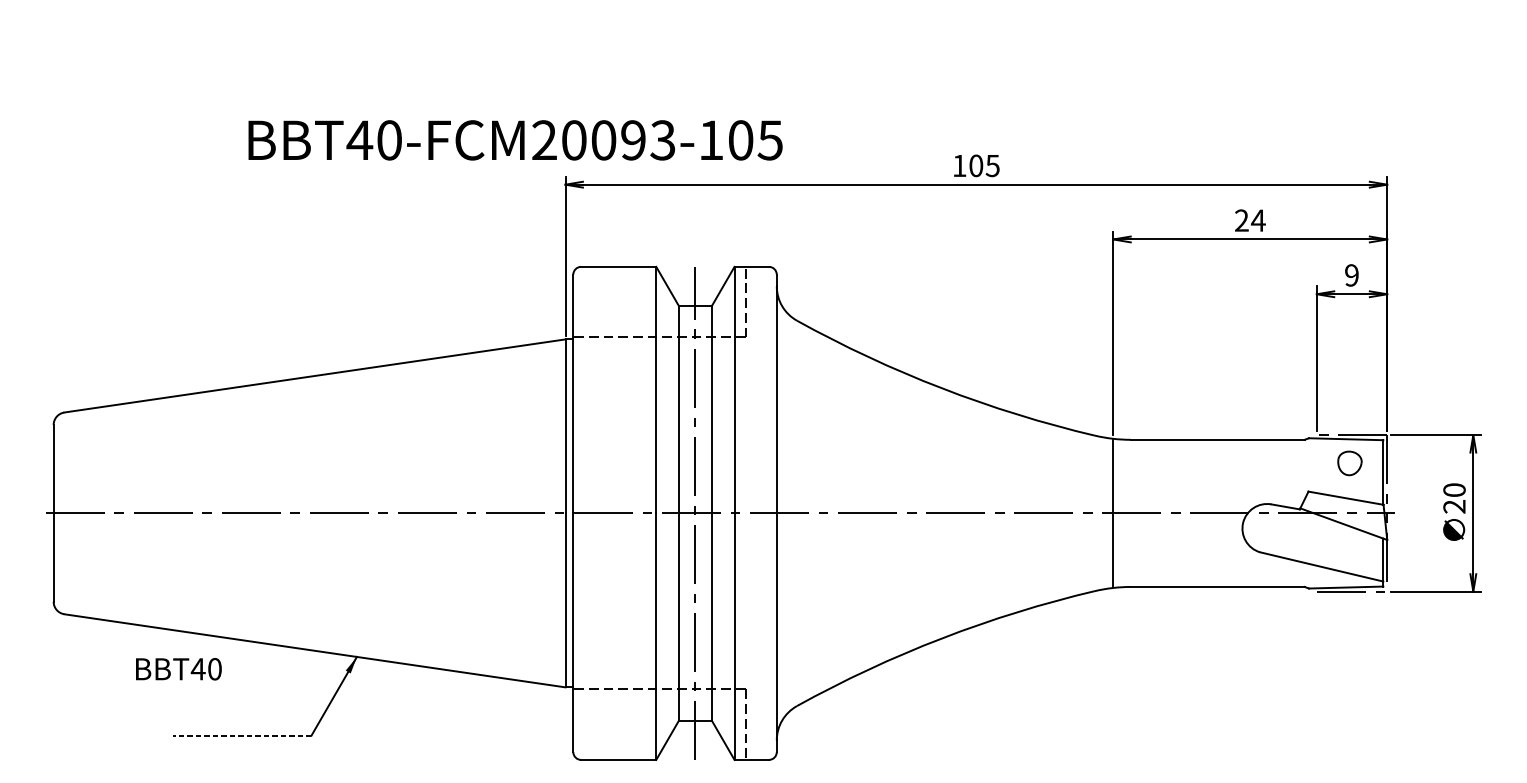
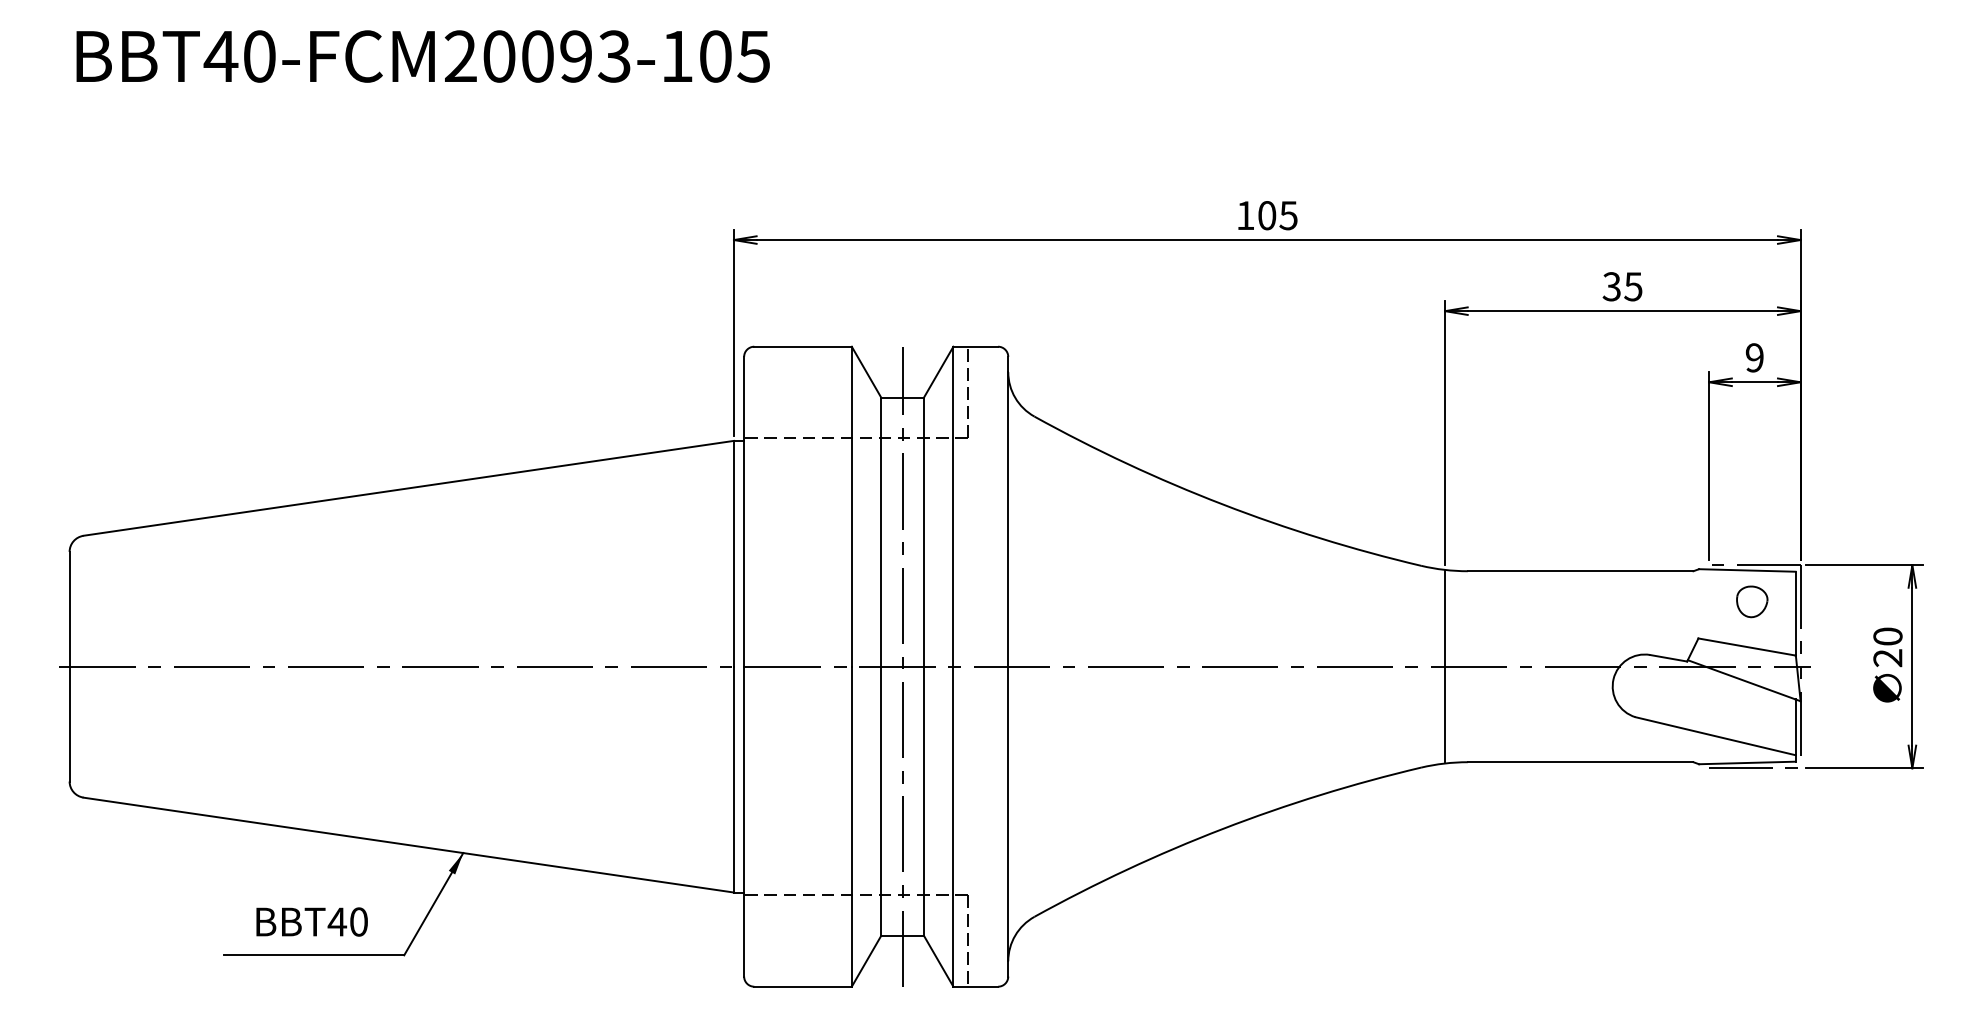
text: (515, 140) -> (422, 56), moved
text: (1250, 220) -> (1622, 286), 24 -> 35
text: (178, 668) -> (311, 921), moved
line: (241, 735) -> (313, 955), dashed -> solid

